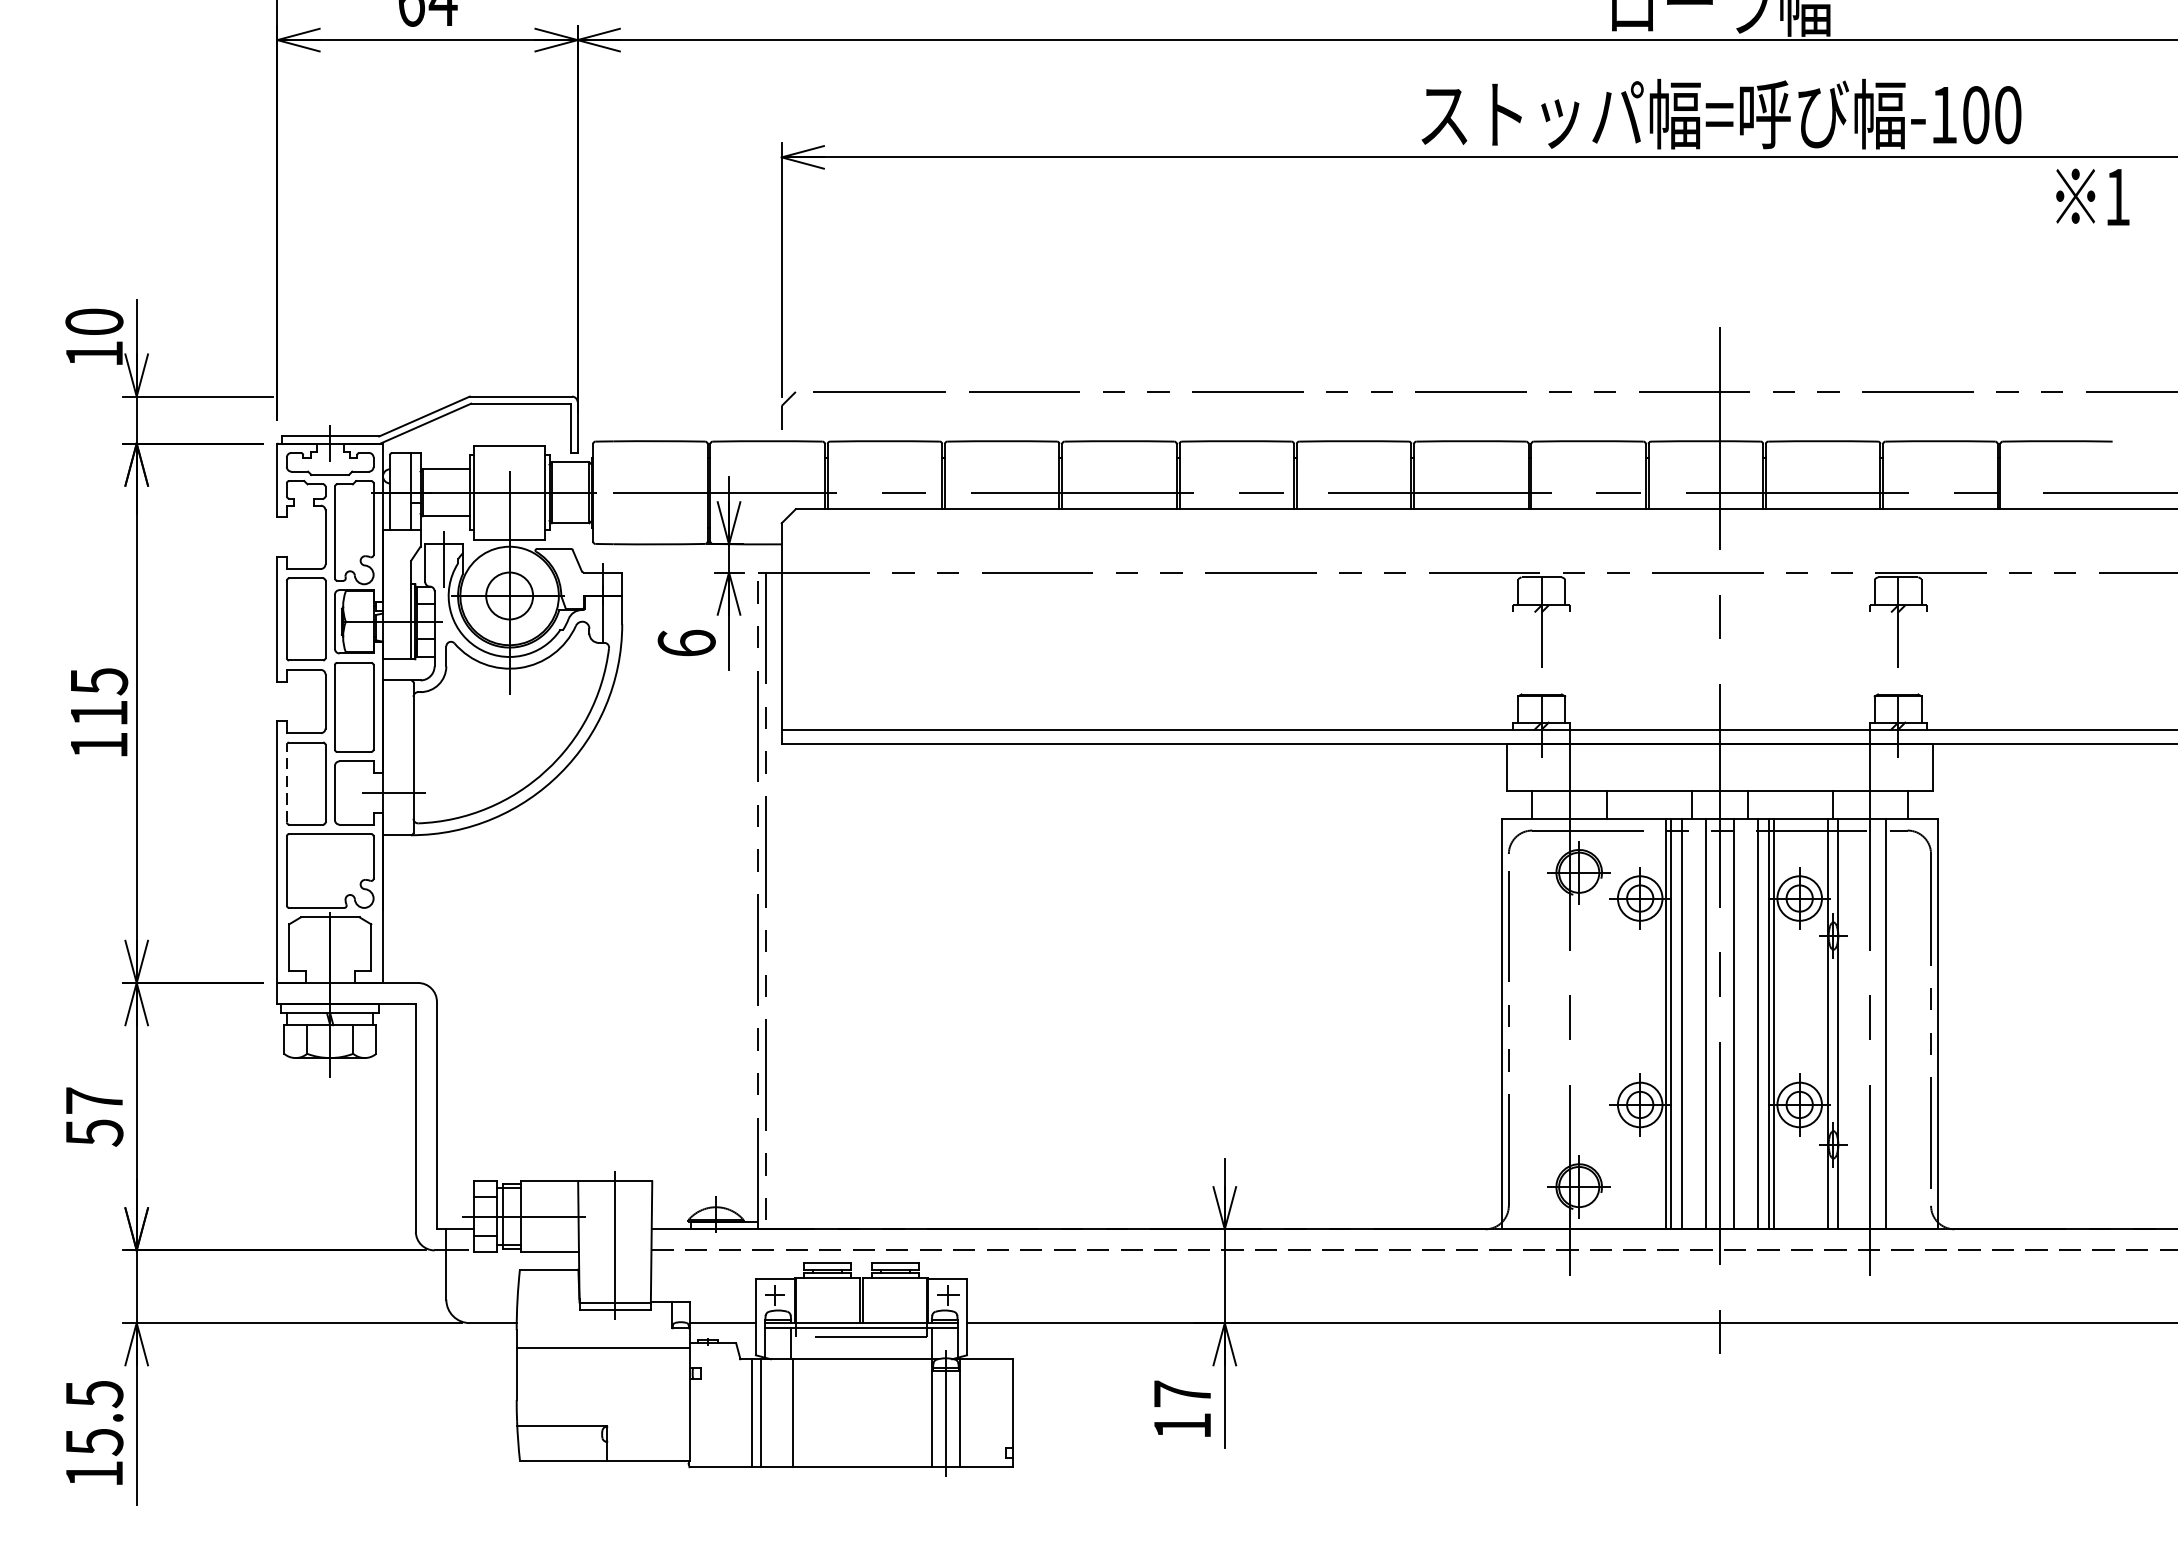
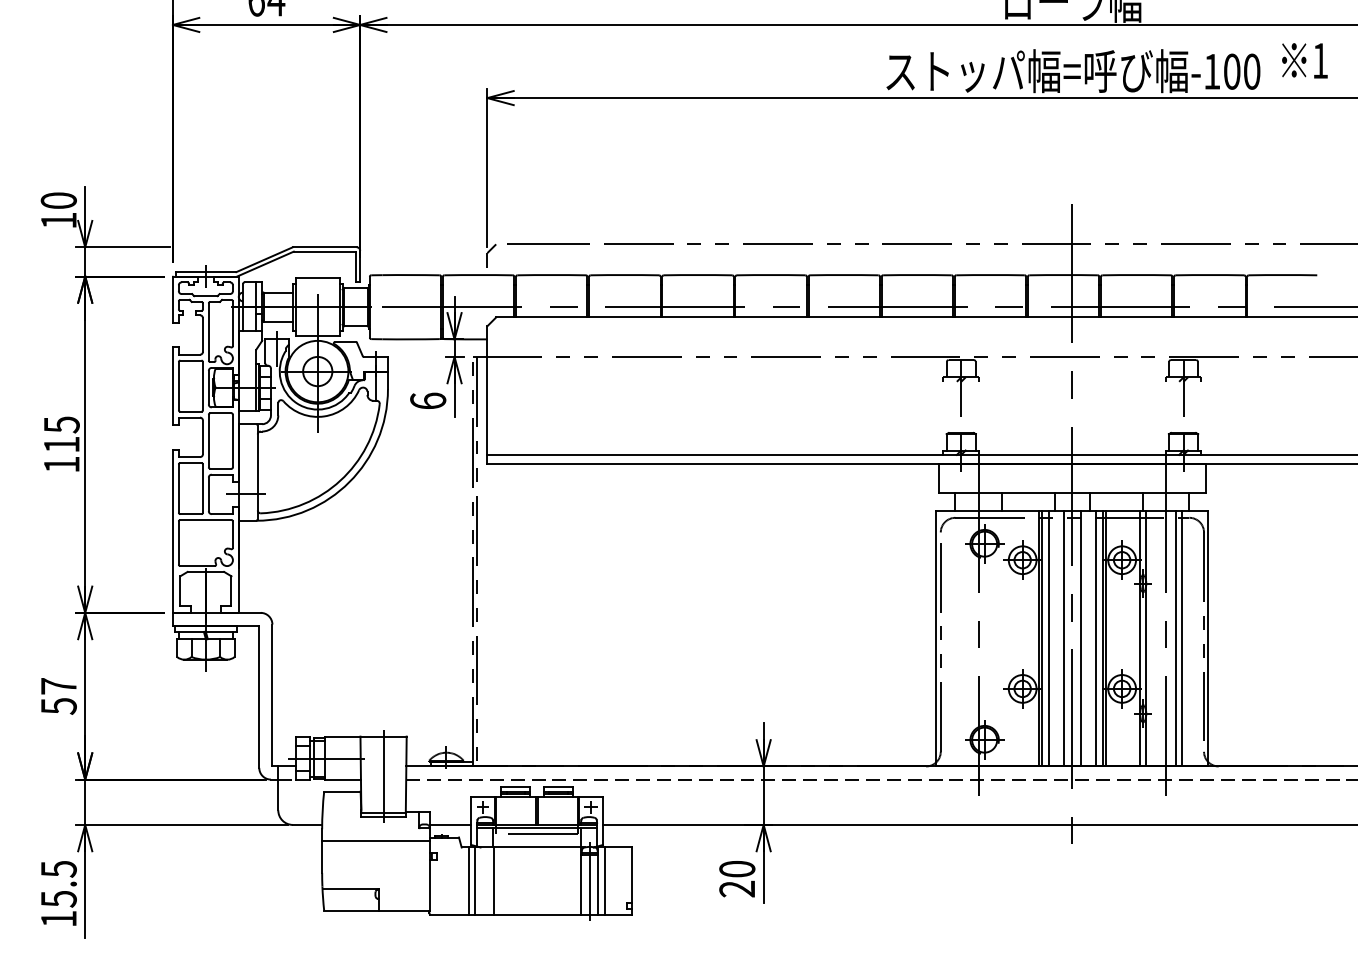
text: (2092, 196) -> (1304, 60), moved
line: (286, 783) -> (178, 488), dashed -> solid
line: (1896, 1024) -> (1182, 638), added
text: (1182, 1409) -> (737, 878), 17 -> 20
line: (971, 1412) -> (605, 880), added

